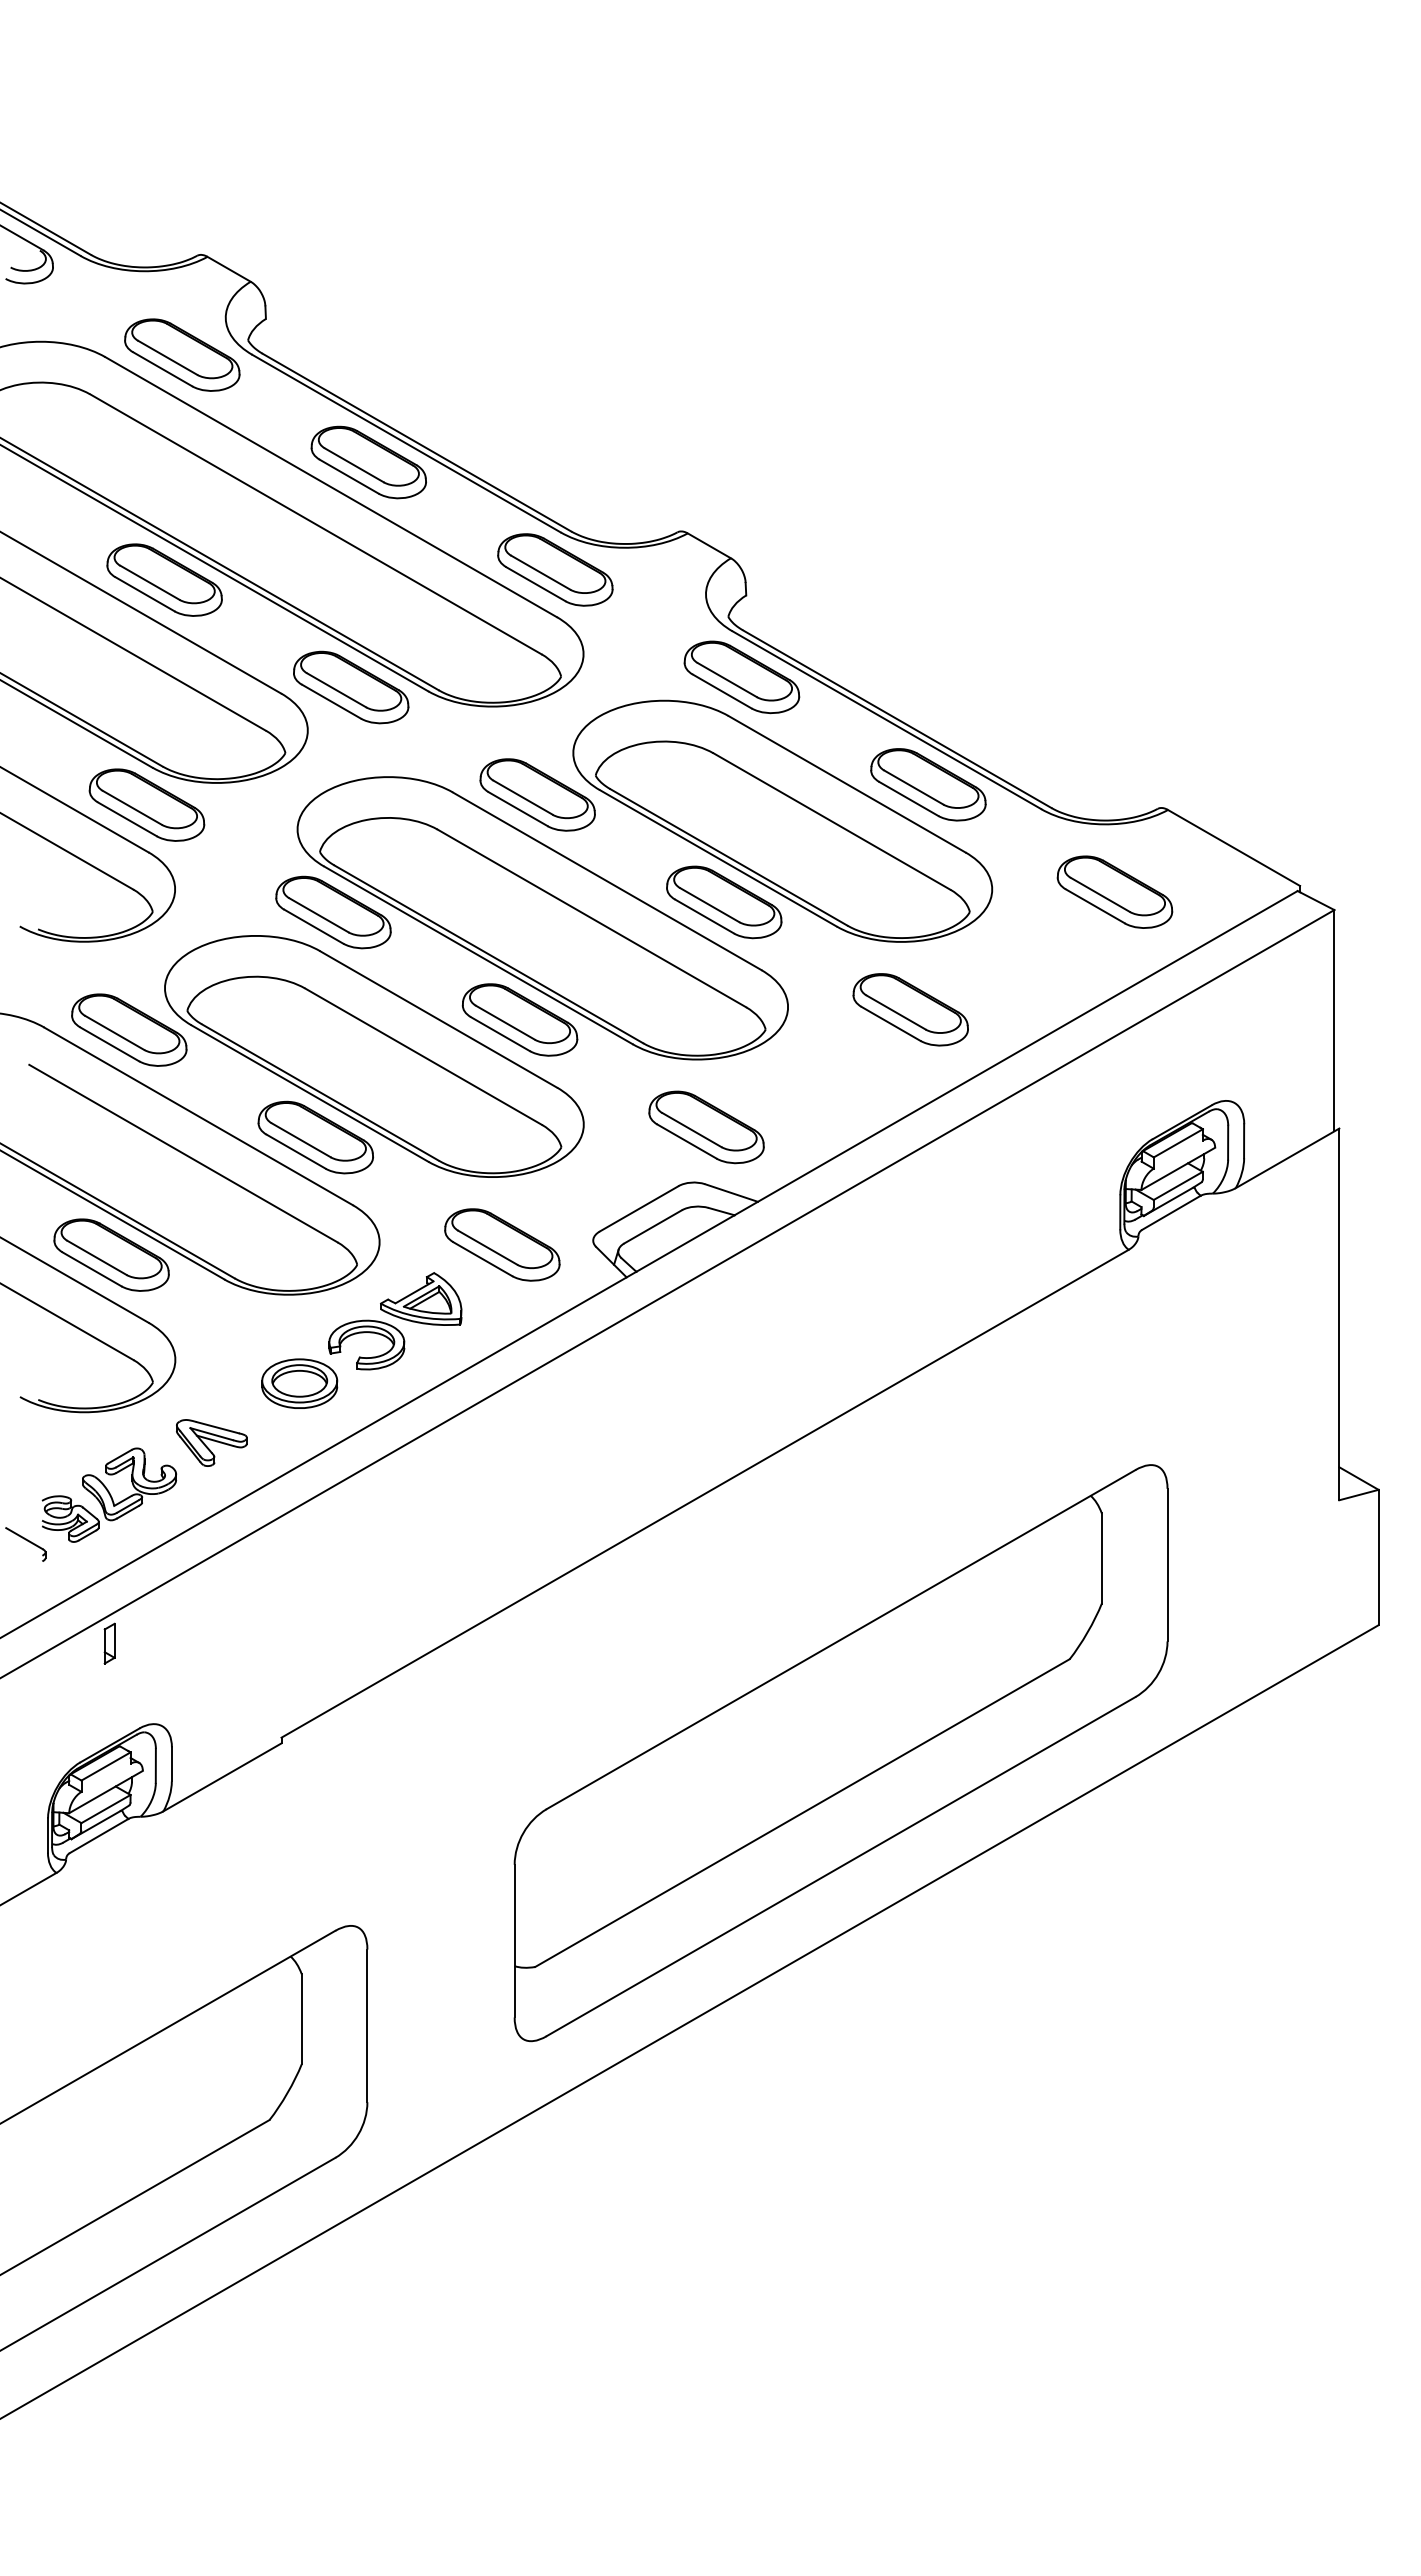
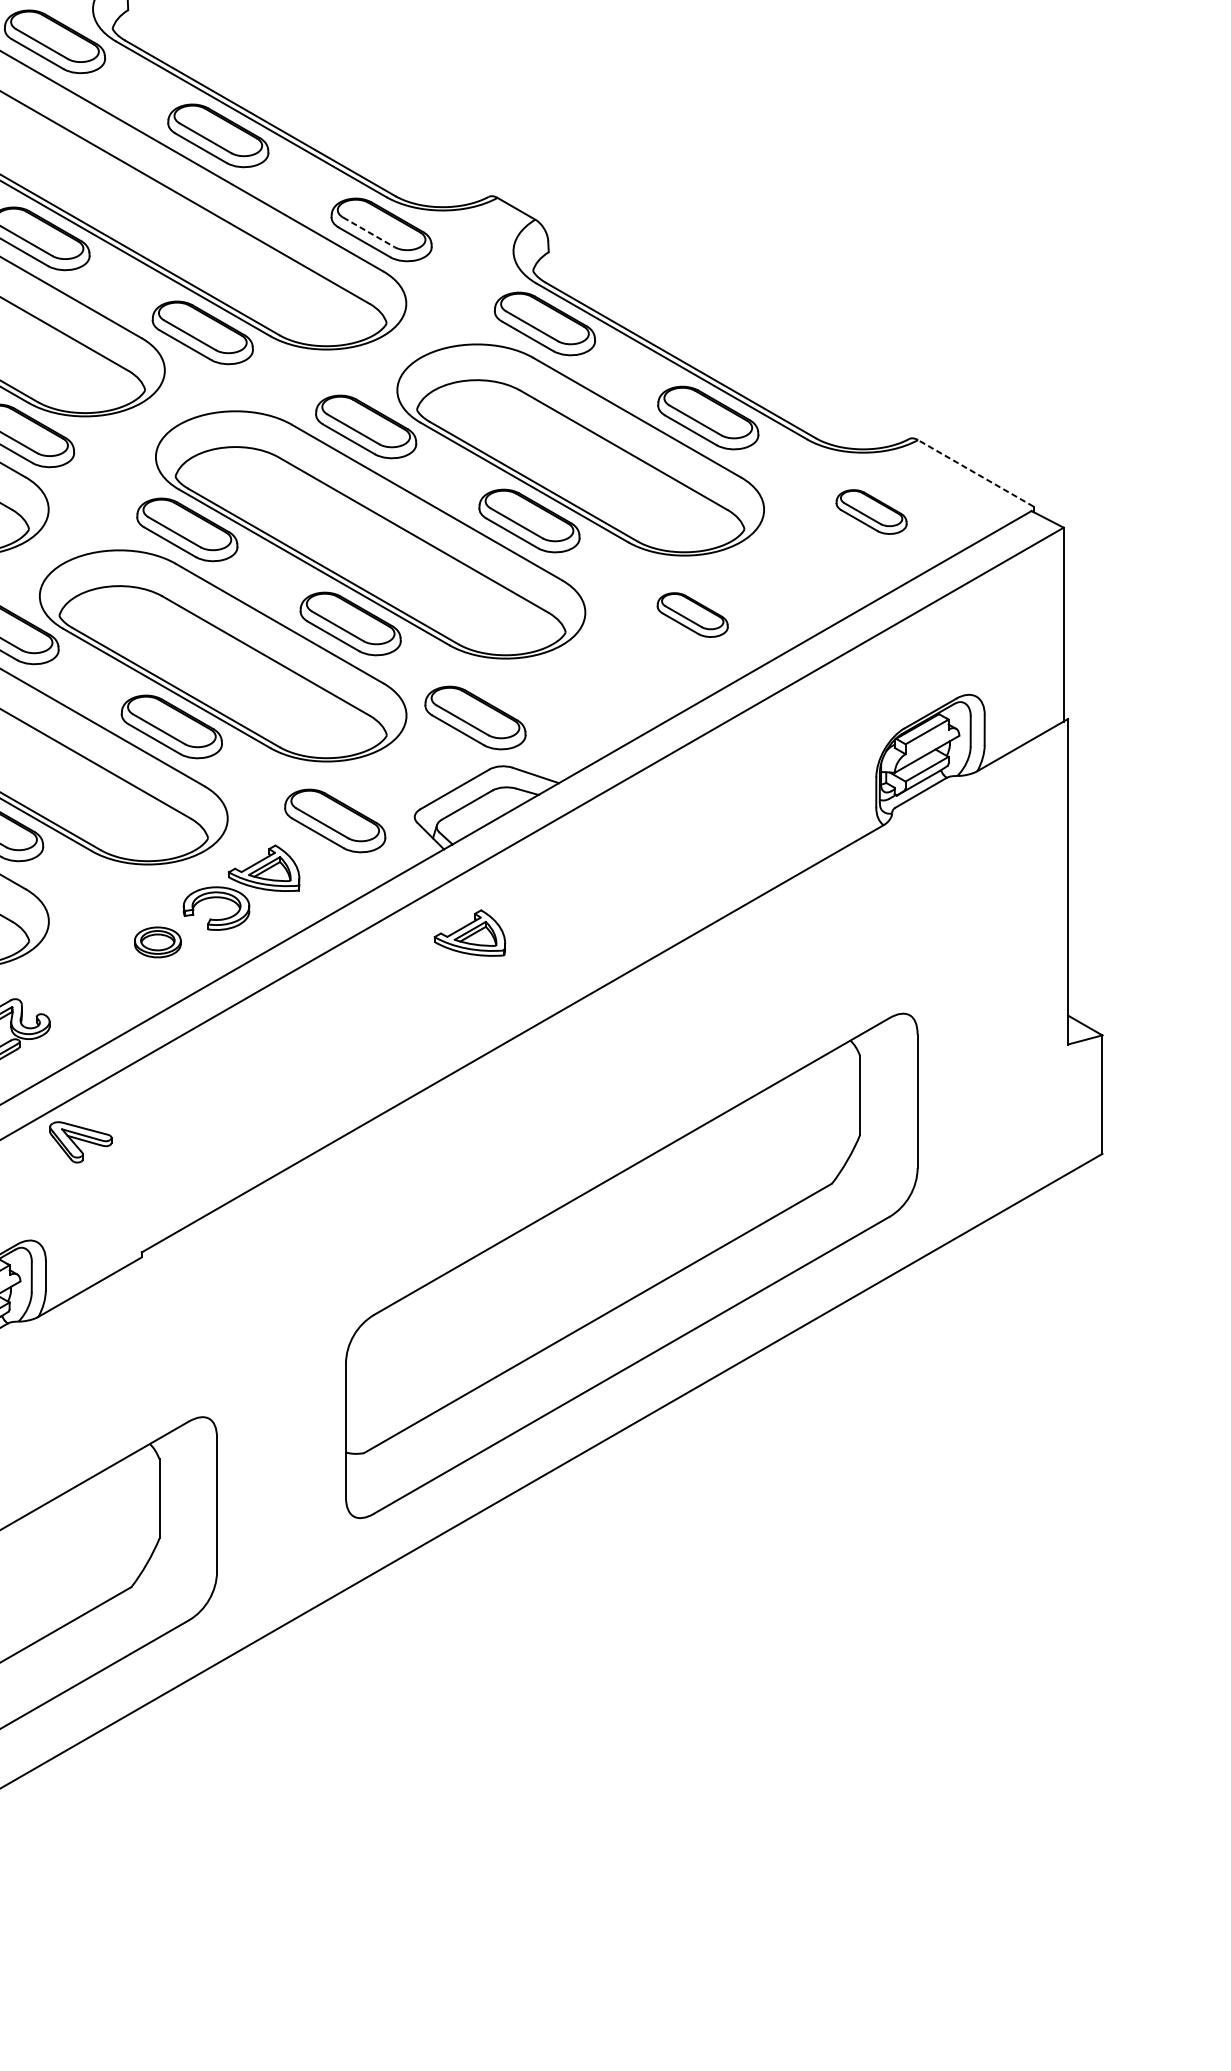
line: (540, 572) -> (368, 232), solid -> dashed
line: (1233, 847) -> (975, 472), solid -> dashed
part: (1114, 891) -> (871, 511), size x0.7
part: (910, 1009) -> (692, 614), size x0.7
part: (706, 1127) -> (475, 718), moved
part: (656, 1372) -> (470, 932), added
part: (299, 1383) -> (157, 942), size x0.7
part: (211, 1442) -> (80, 1141), moved

